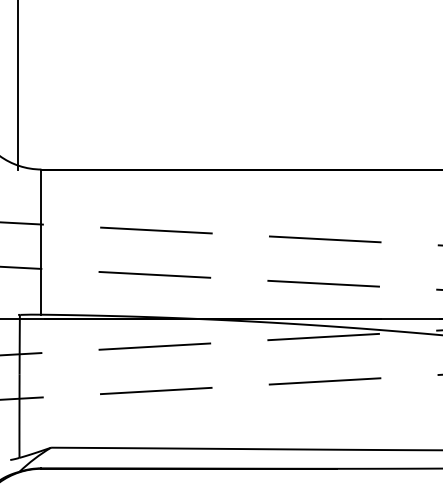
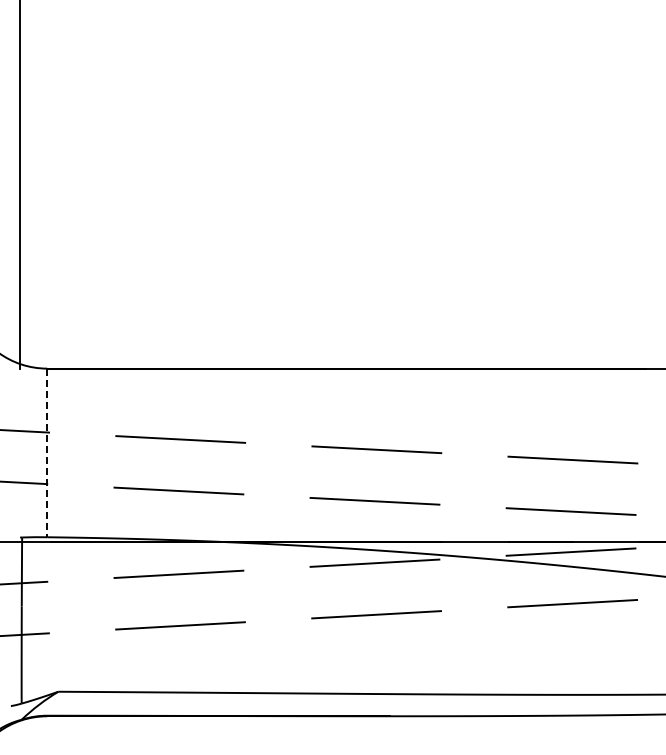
line: (41, 242) -> (47, 453), solid -> dashed

